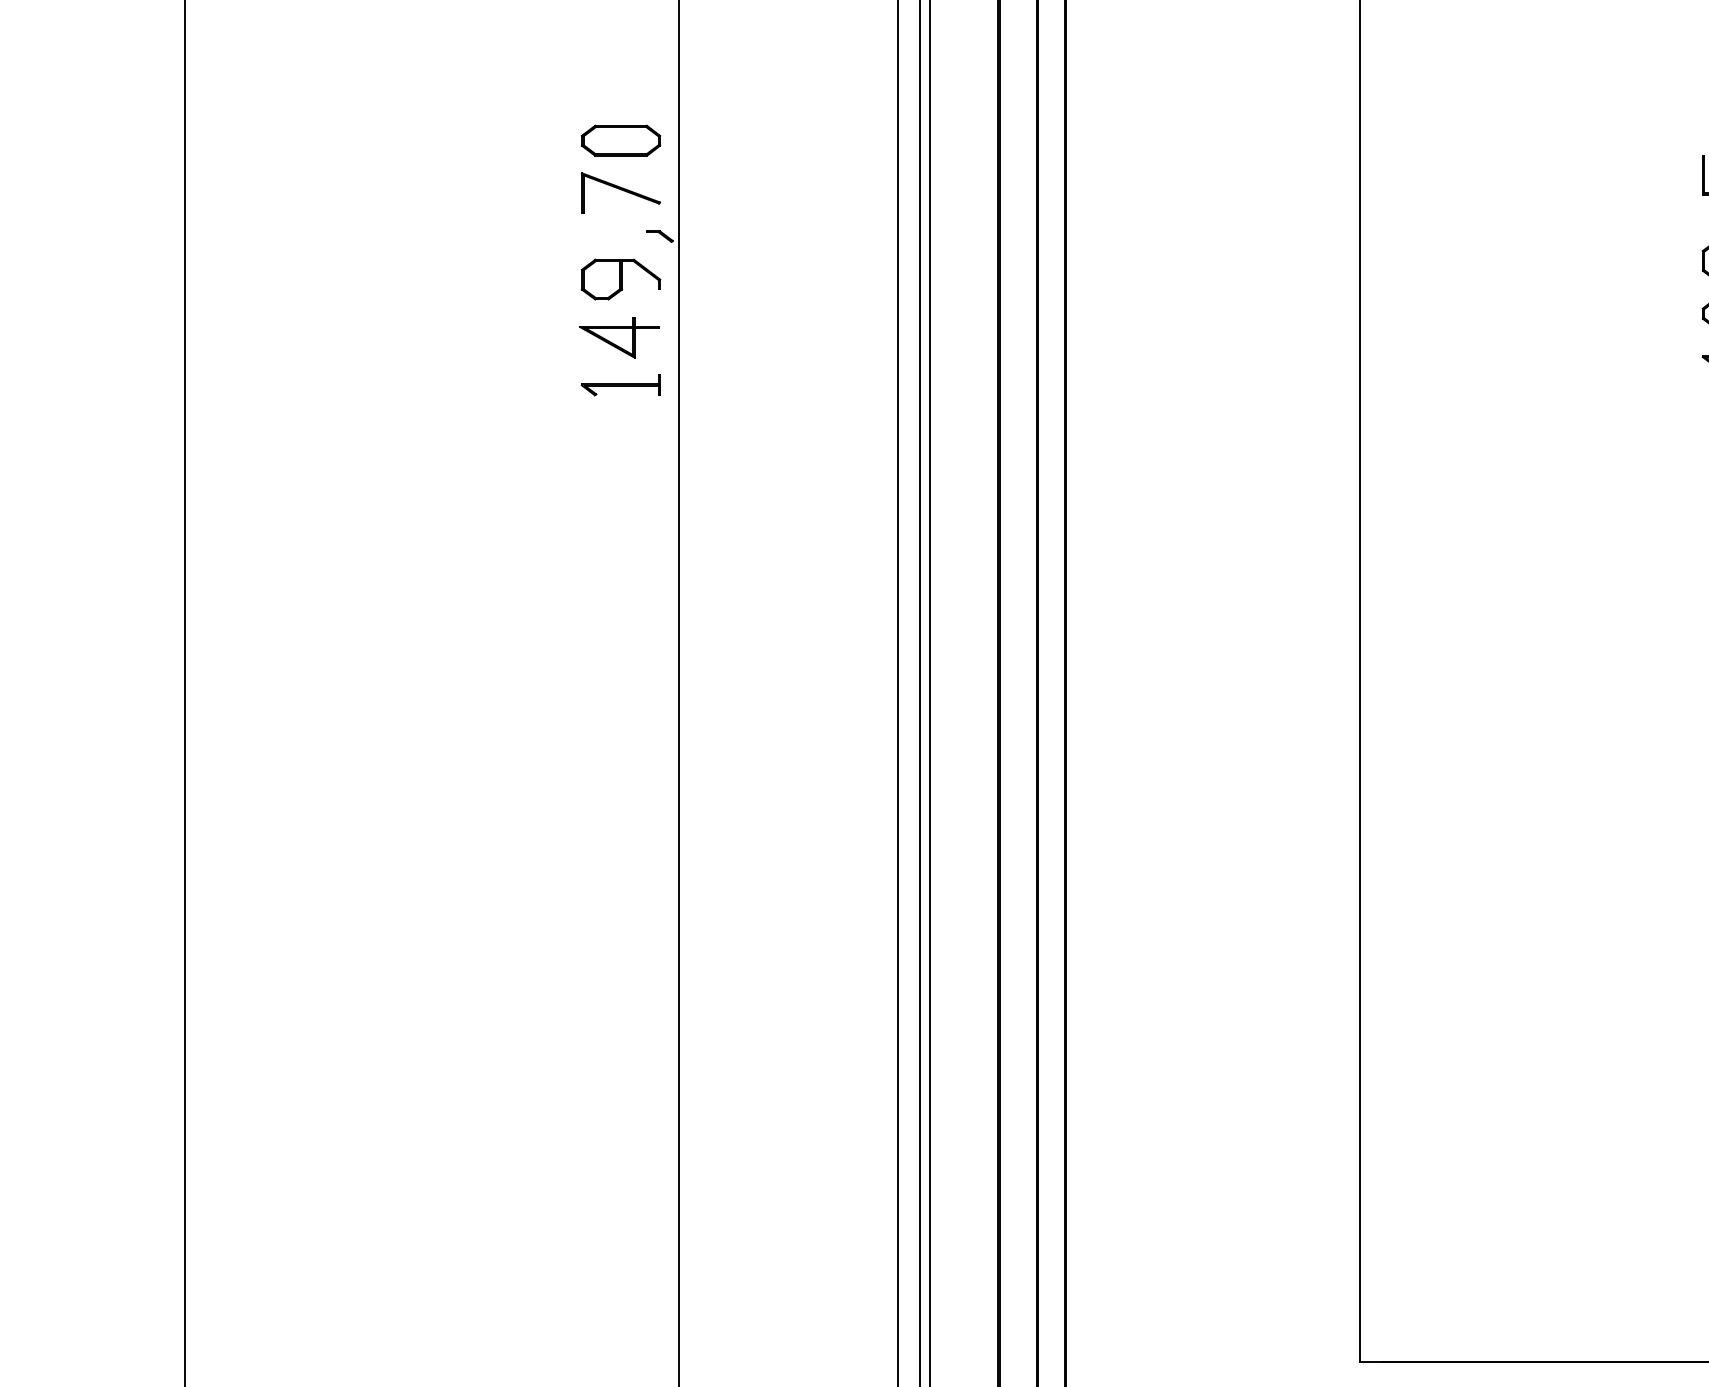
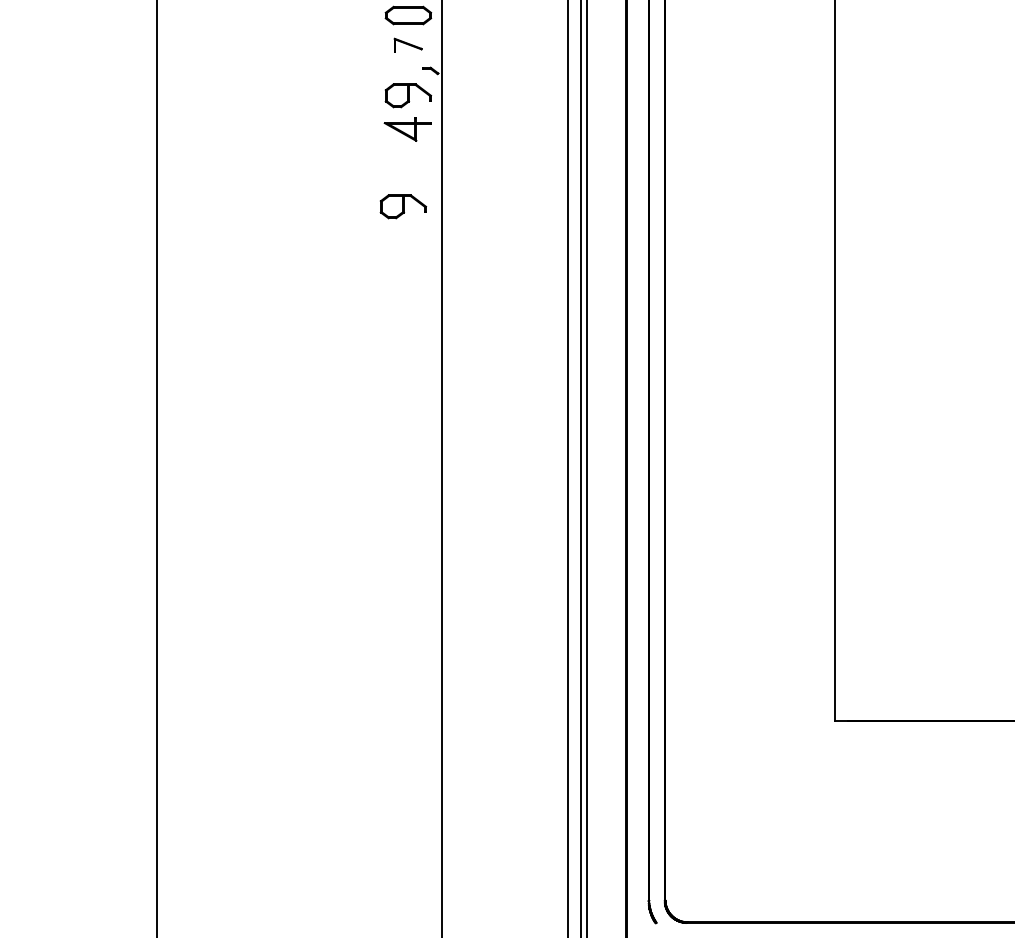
part: (619, 192) -> (407, 45), size x0.6
part: (619, 384) -> (407, 156), removed
part: (612, 471) -> (403, 206), added

